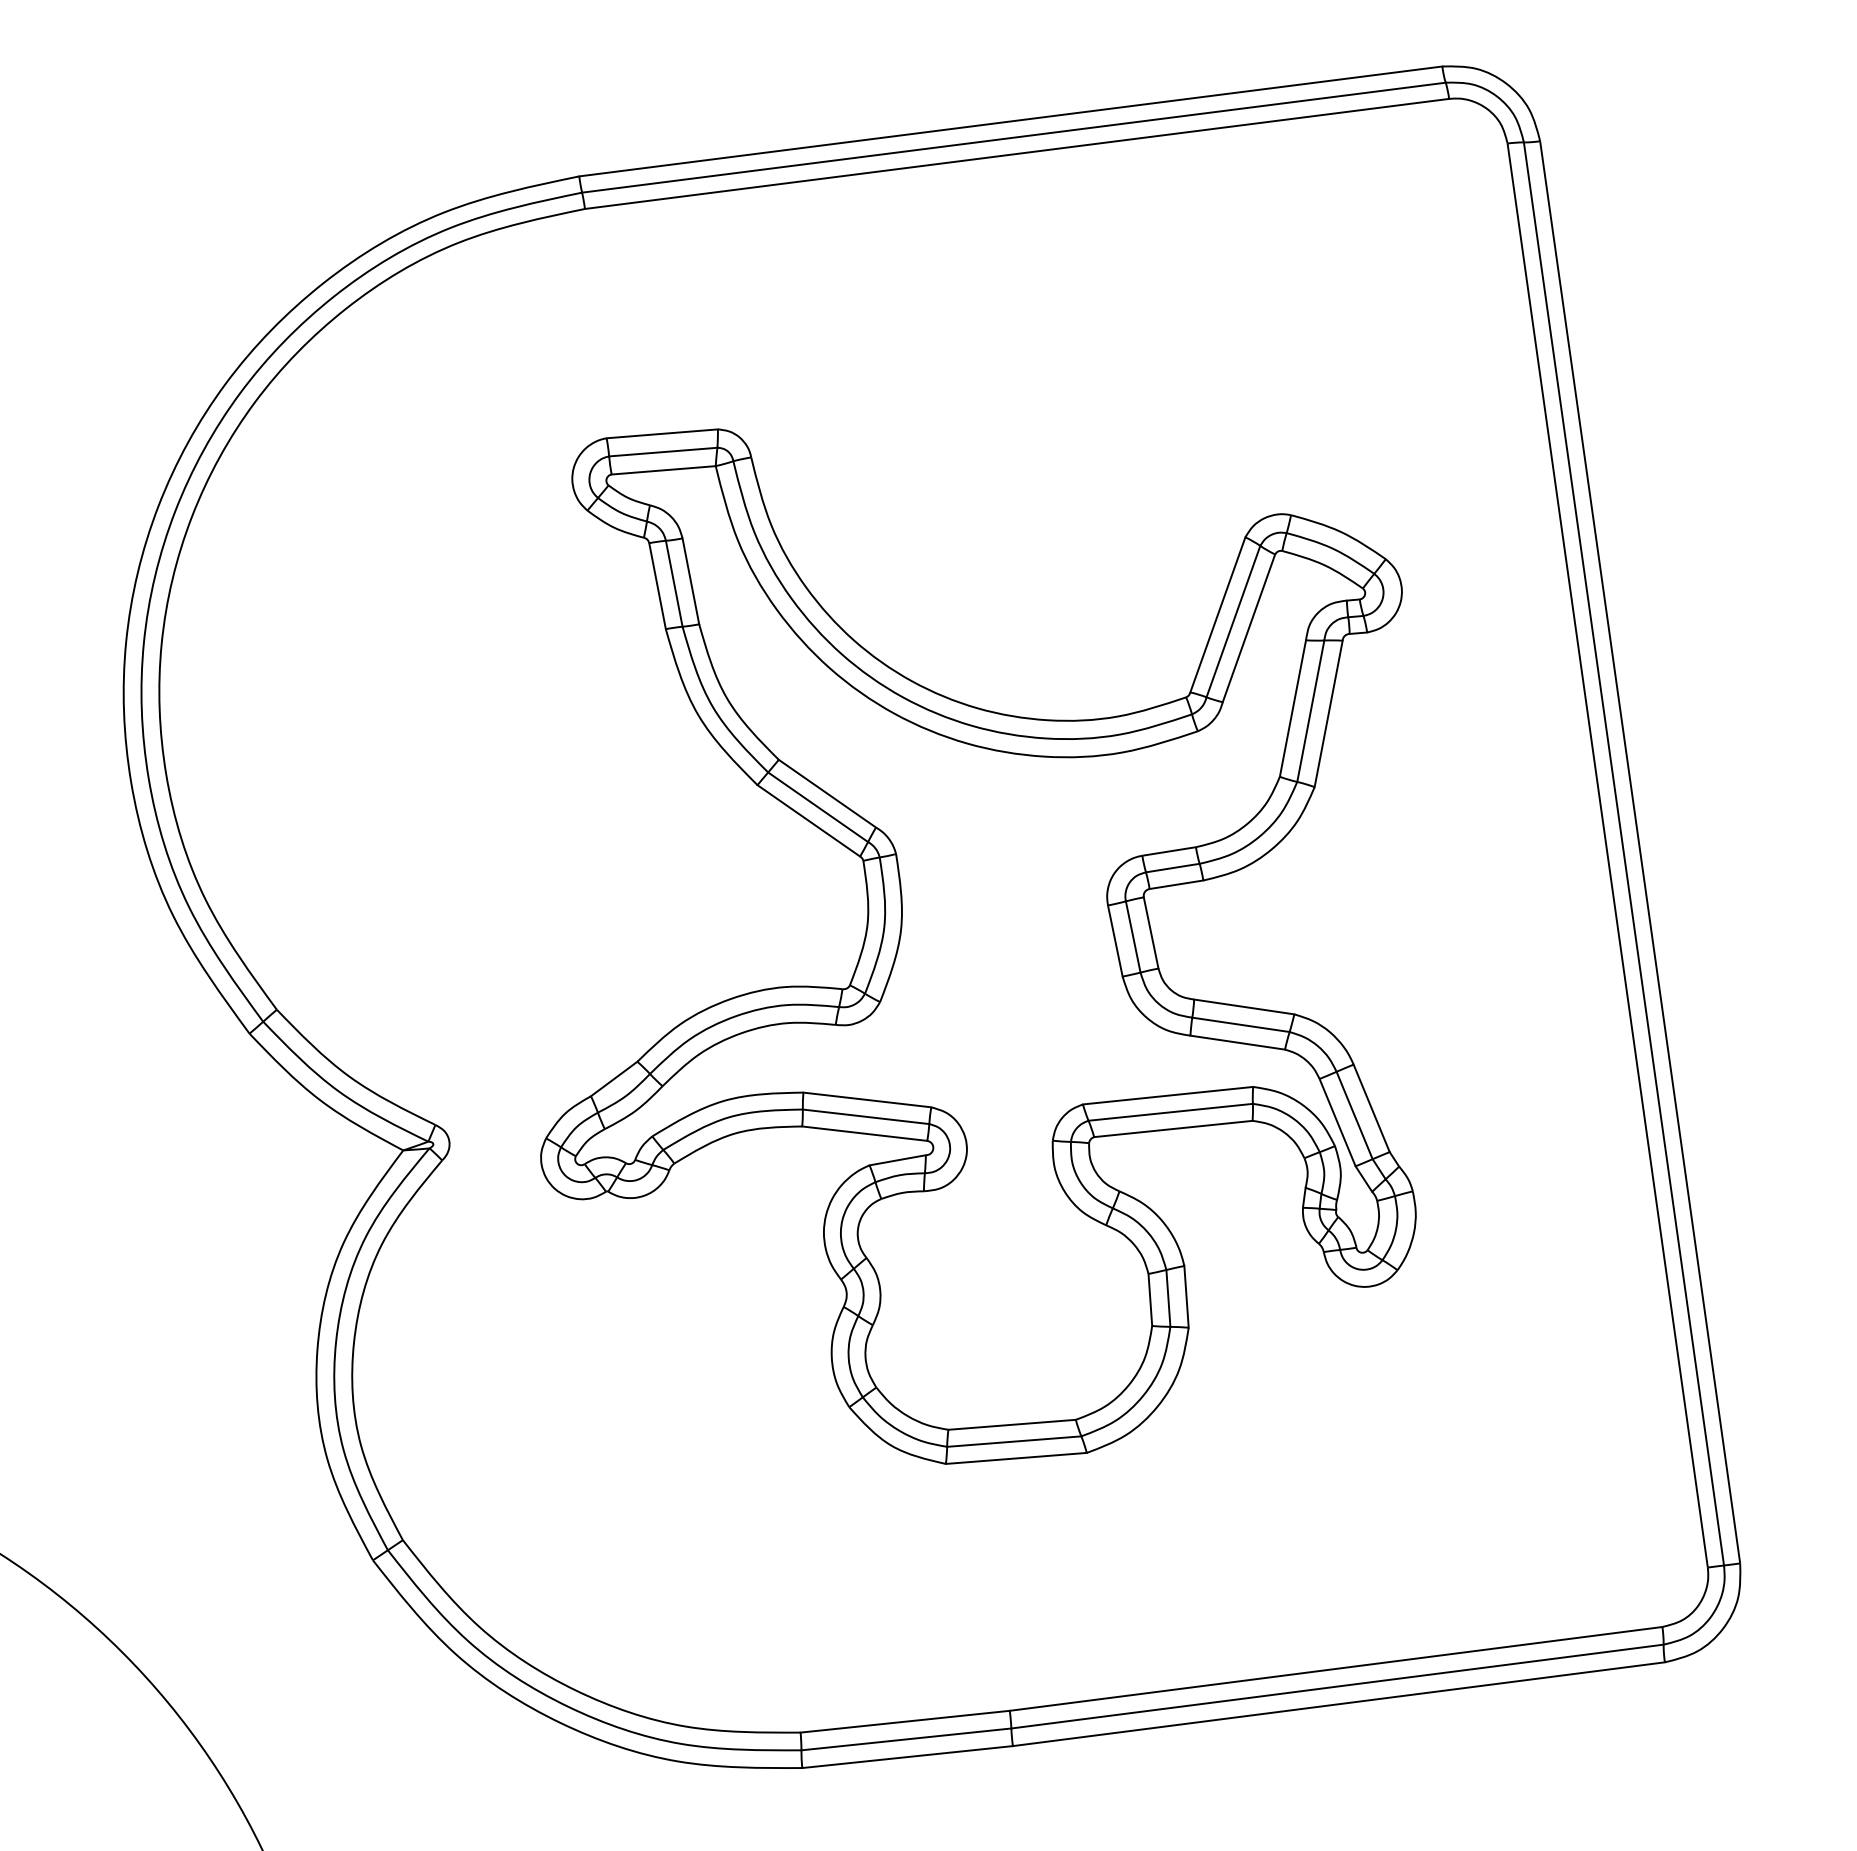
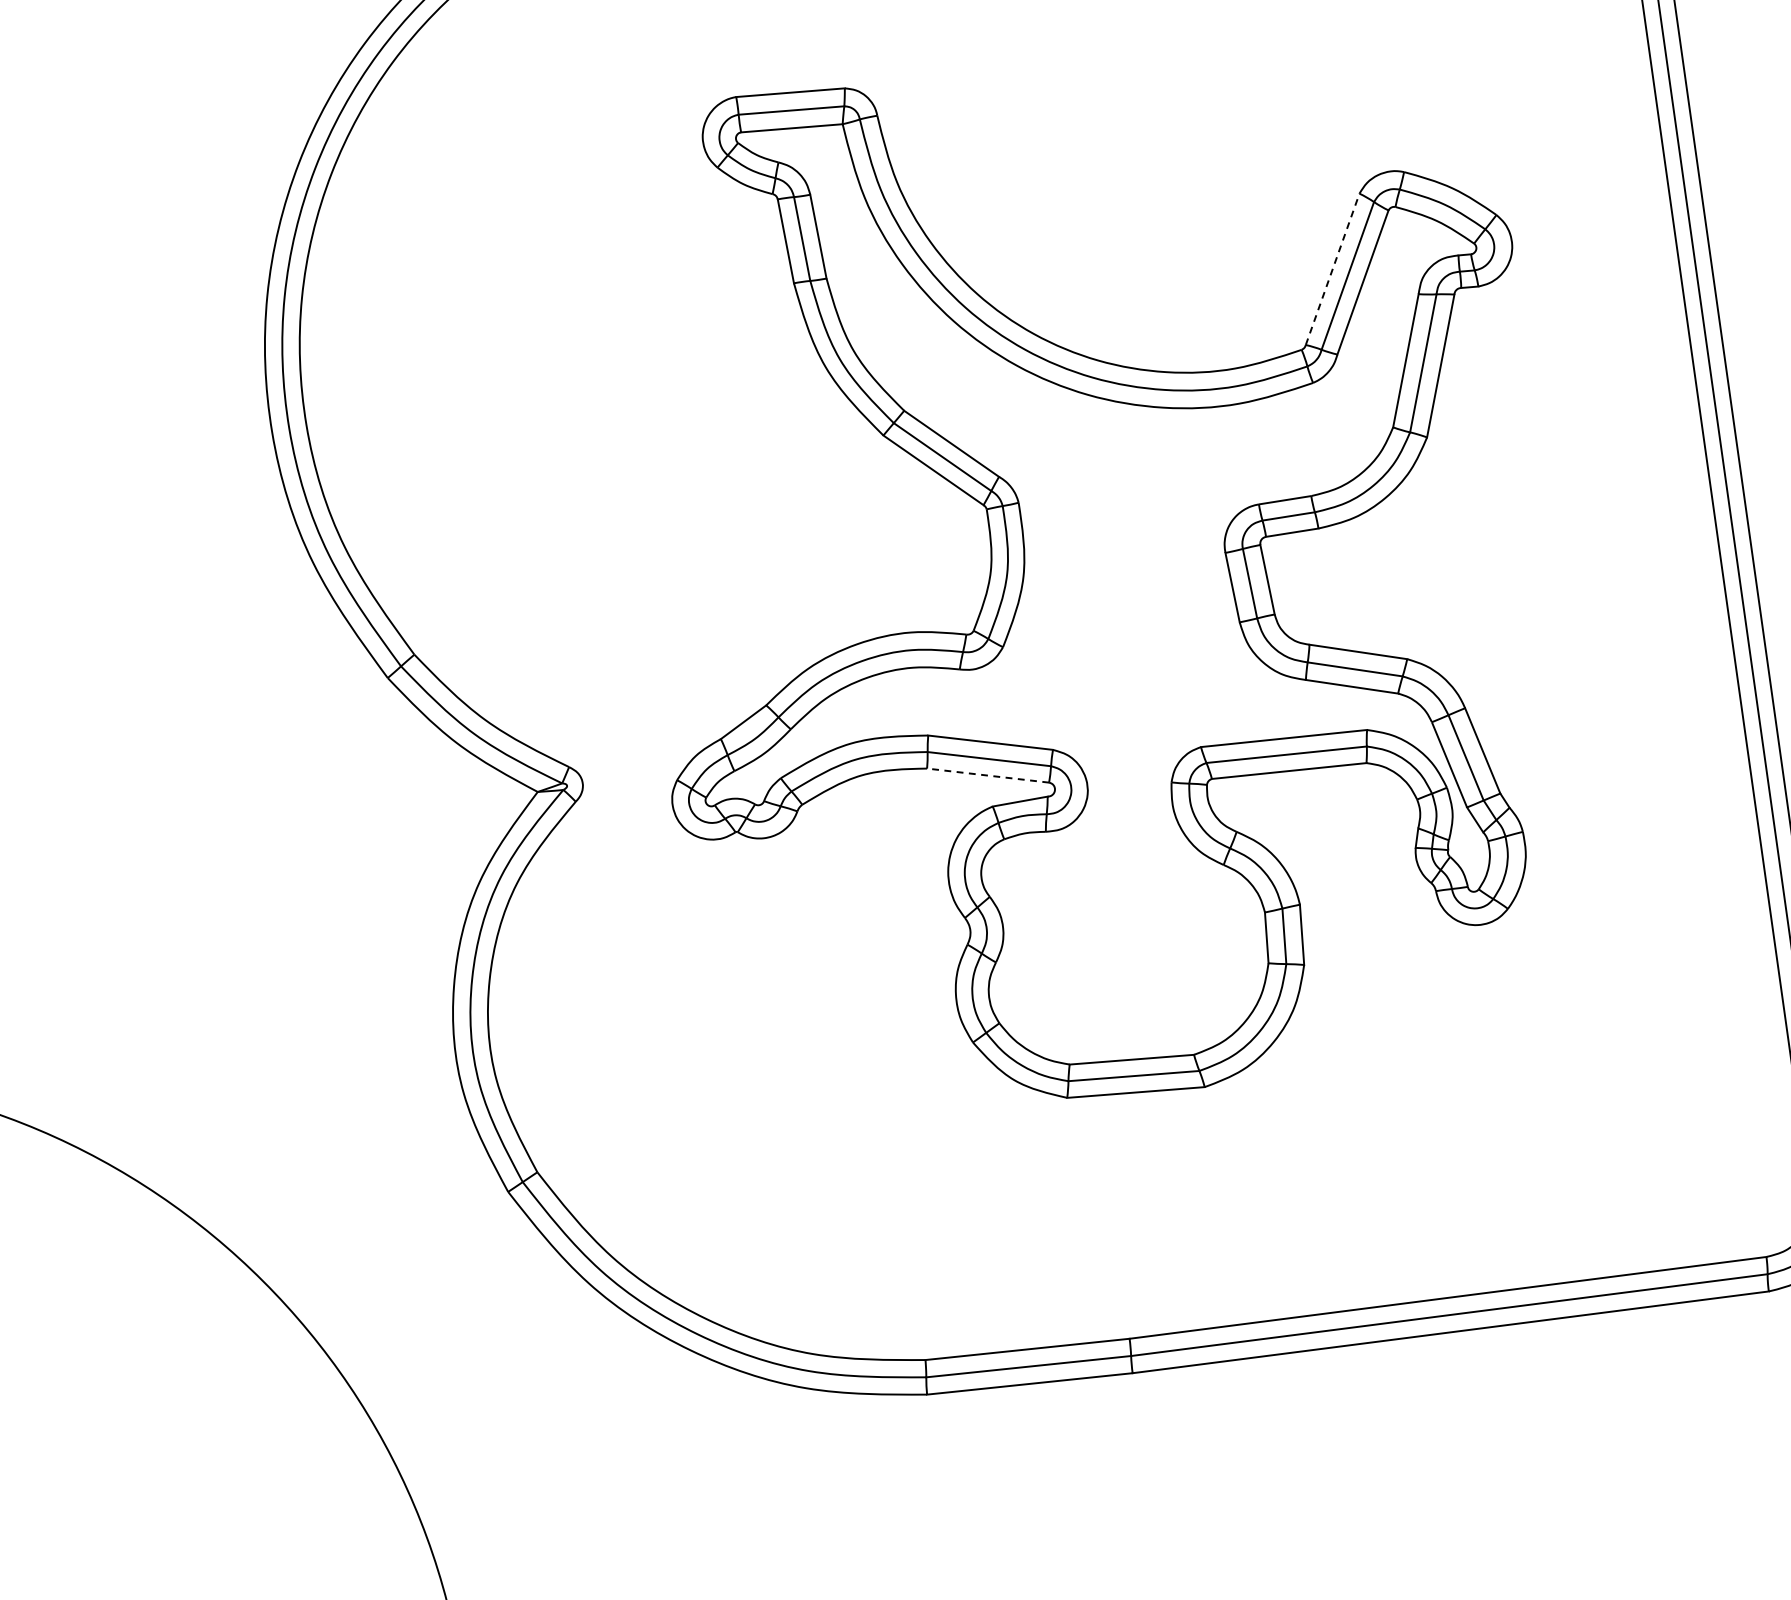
line: (1218, 614) -> (1333, 268), solid -> dashed
line: (864, 1133) -> (987, 775), solid -> dashed

